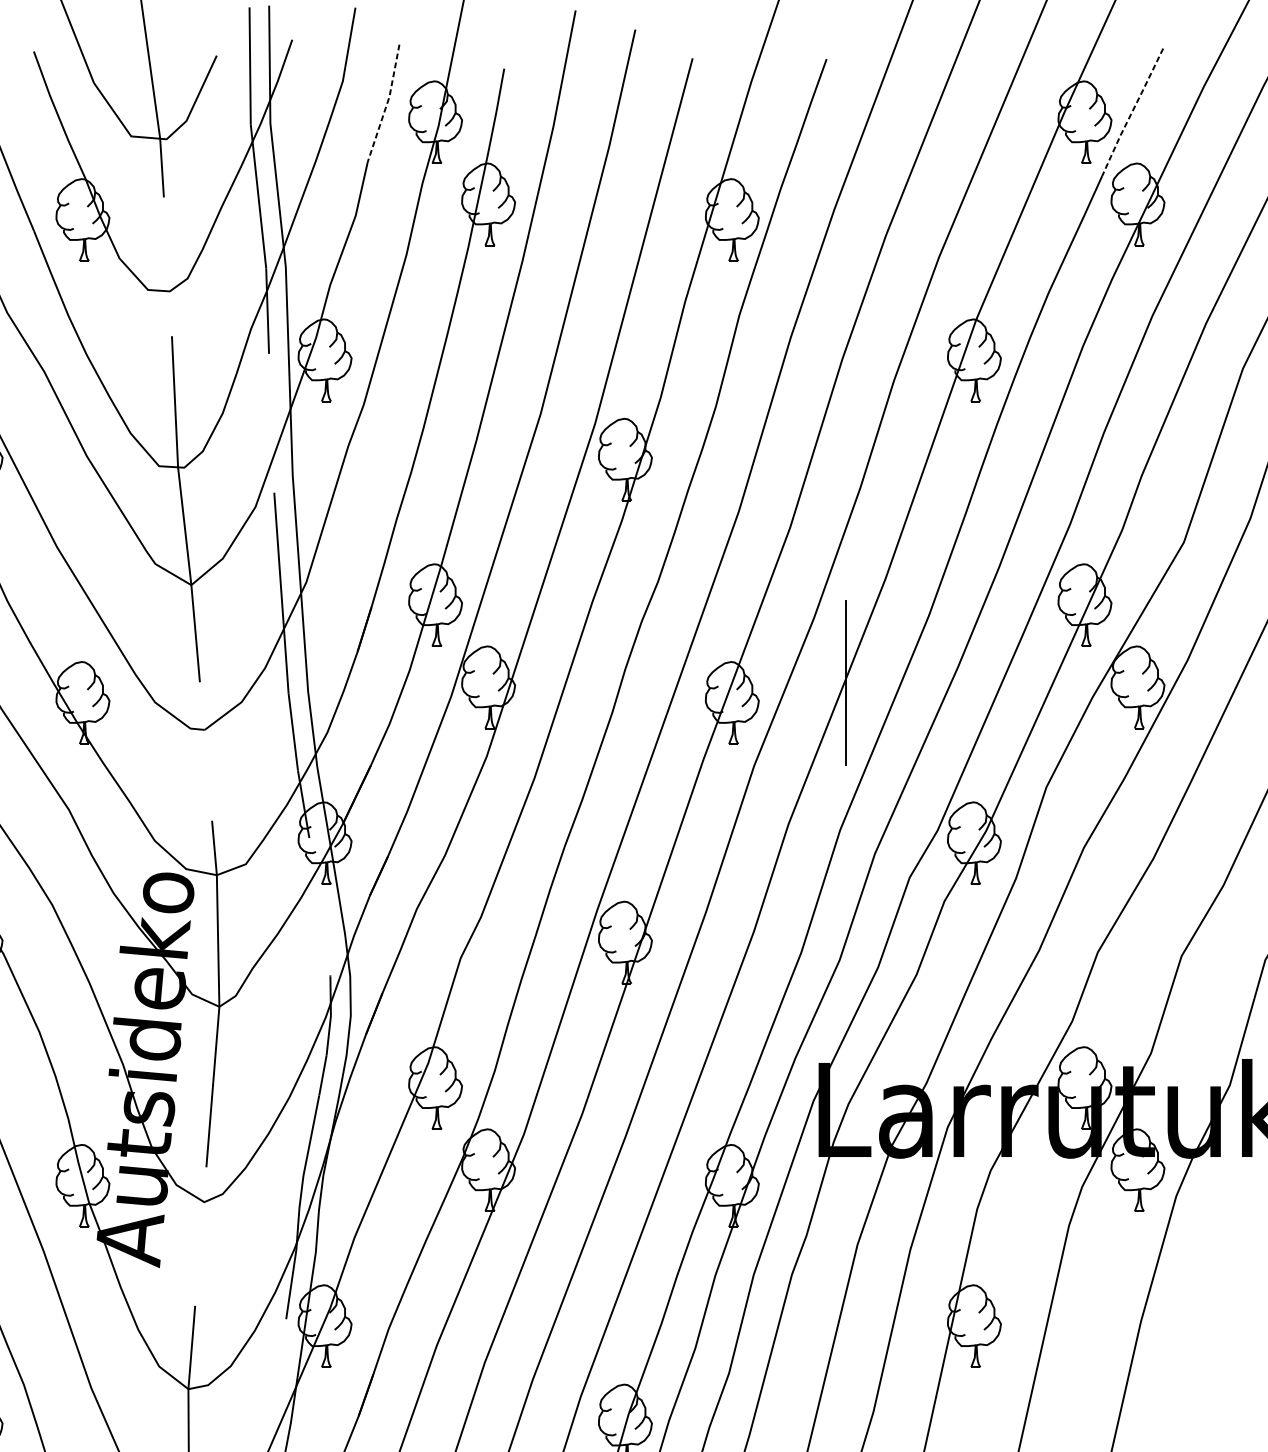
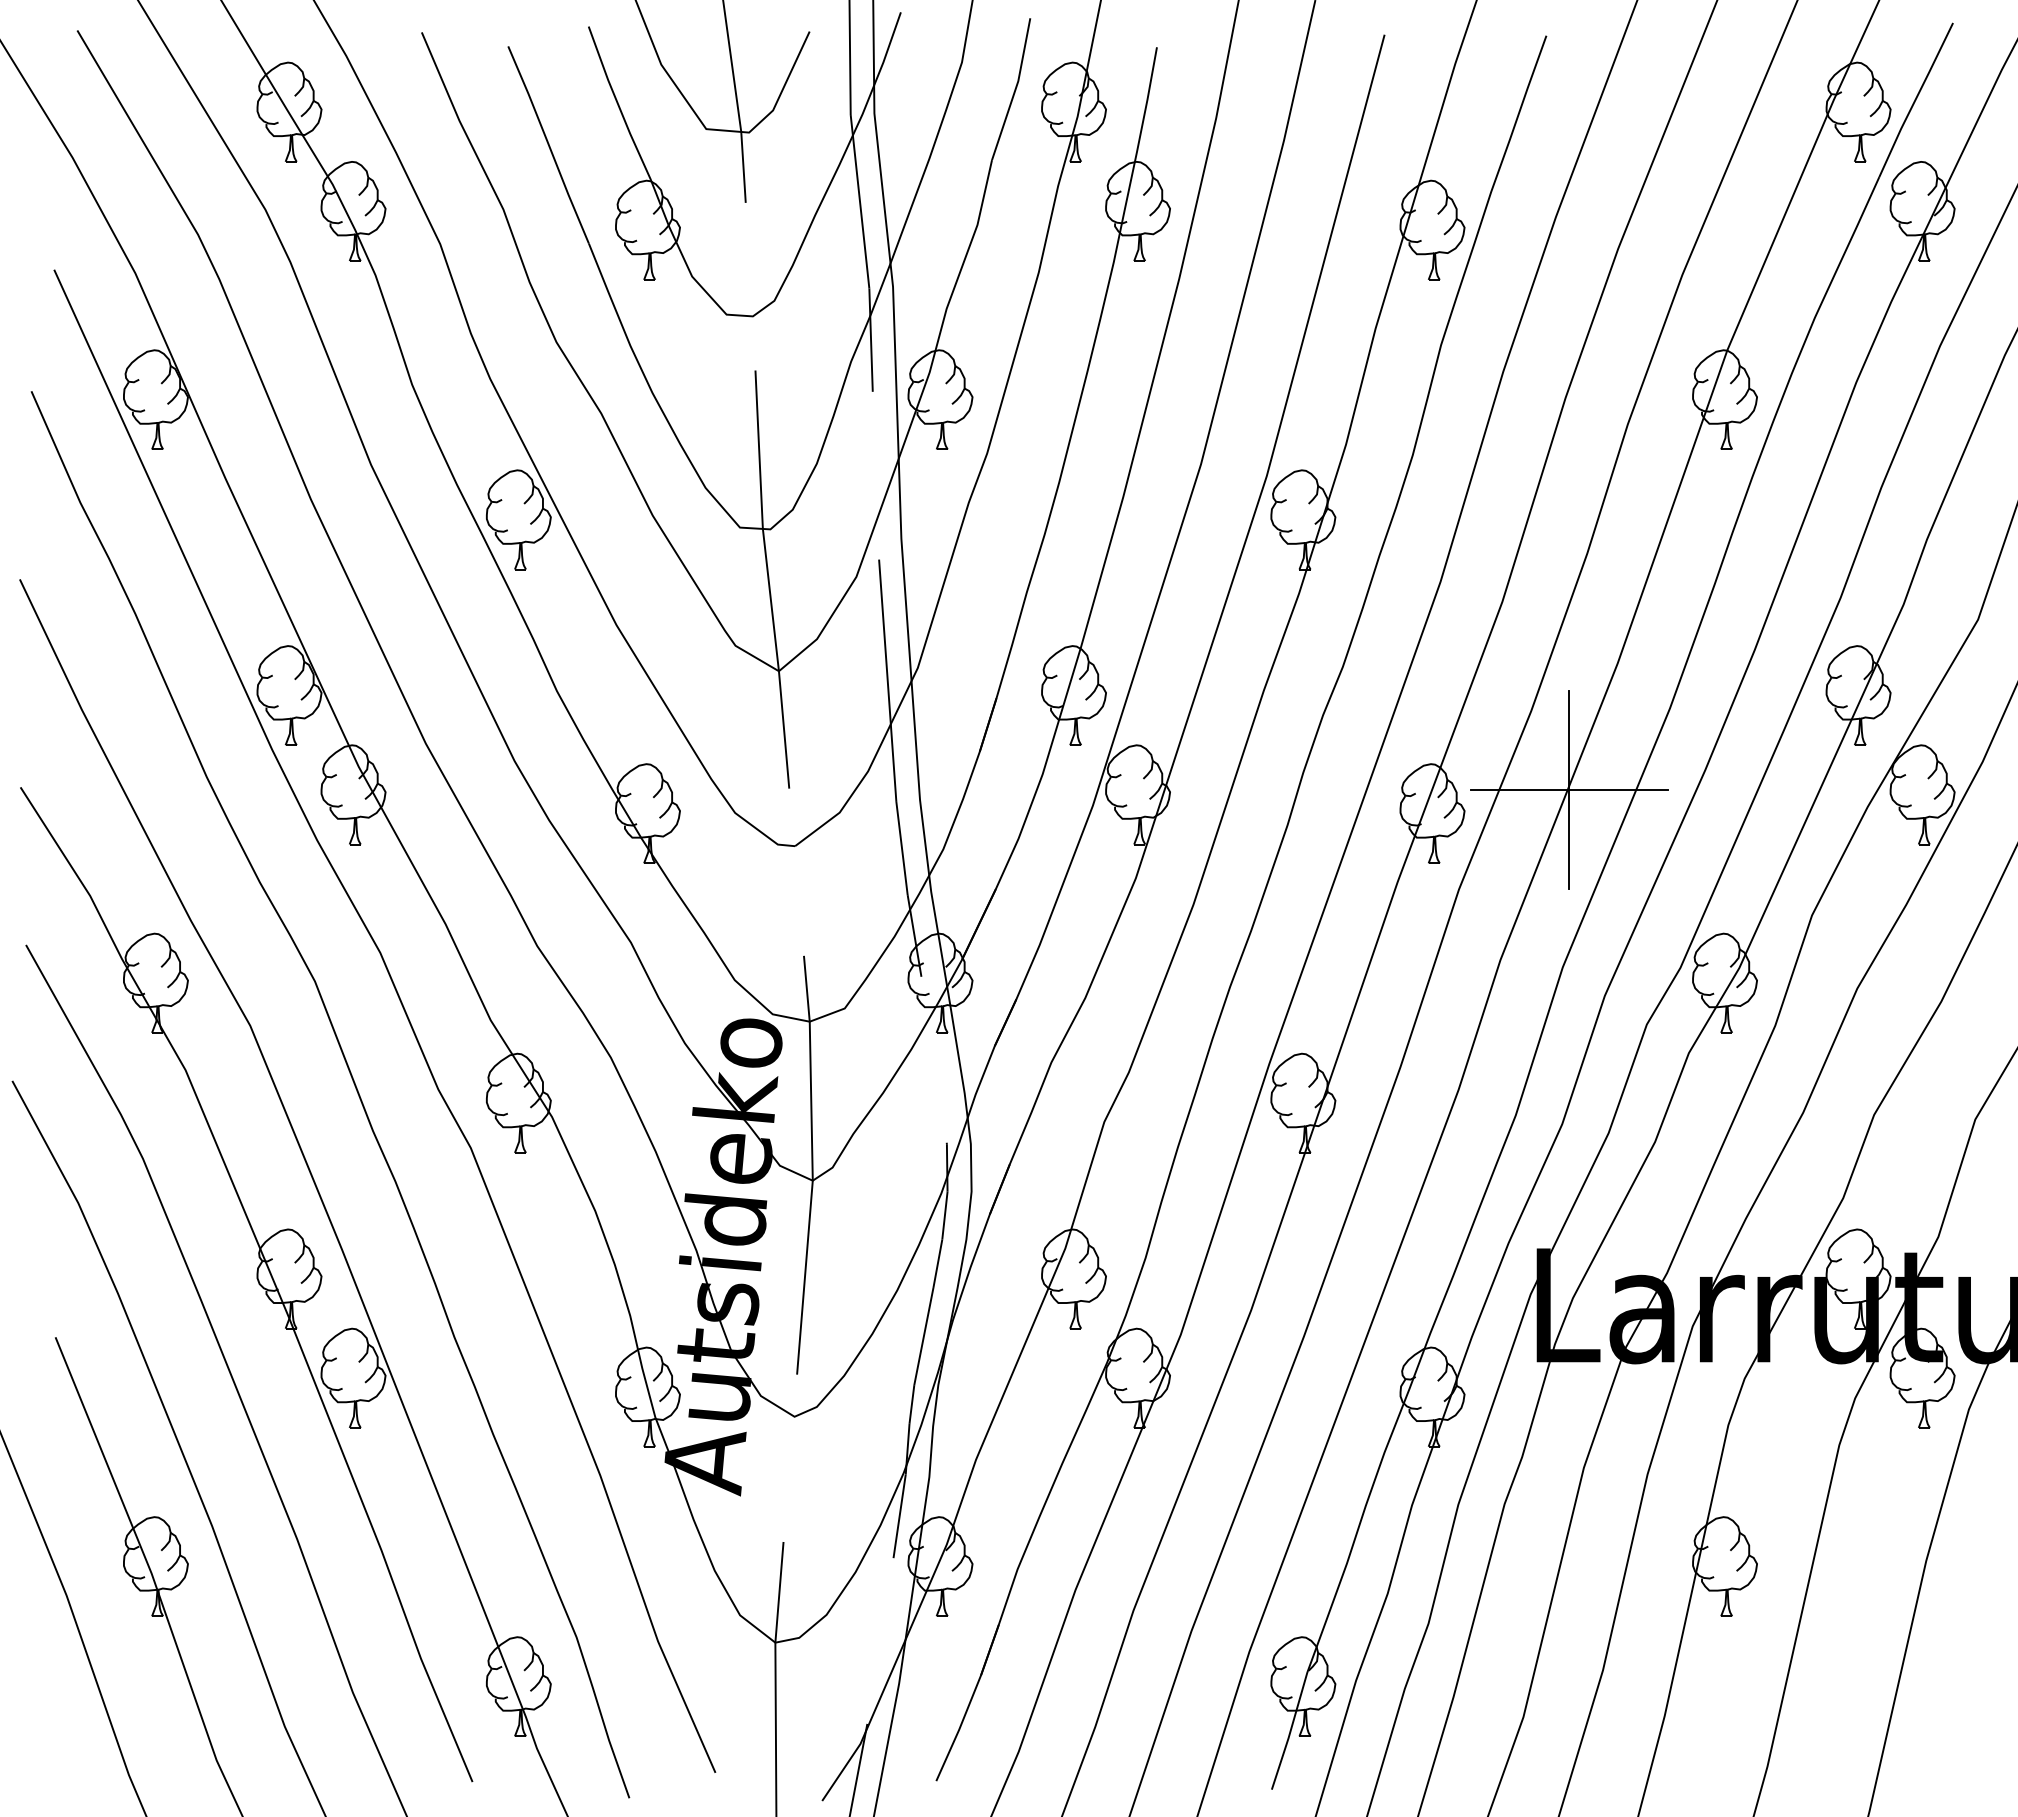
line: (387, 103) -> (1015, 89), dashed -> solid
line: (1132, 112) -> (1915, 100), dashed -> solid
line: (845, 683) -> (1569, 789), added

